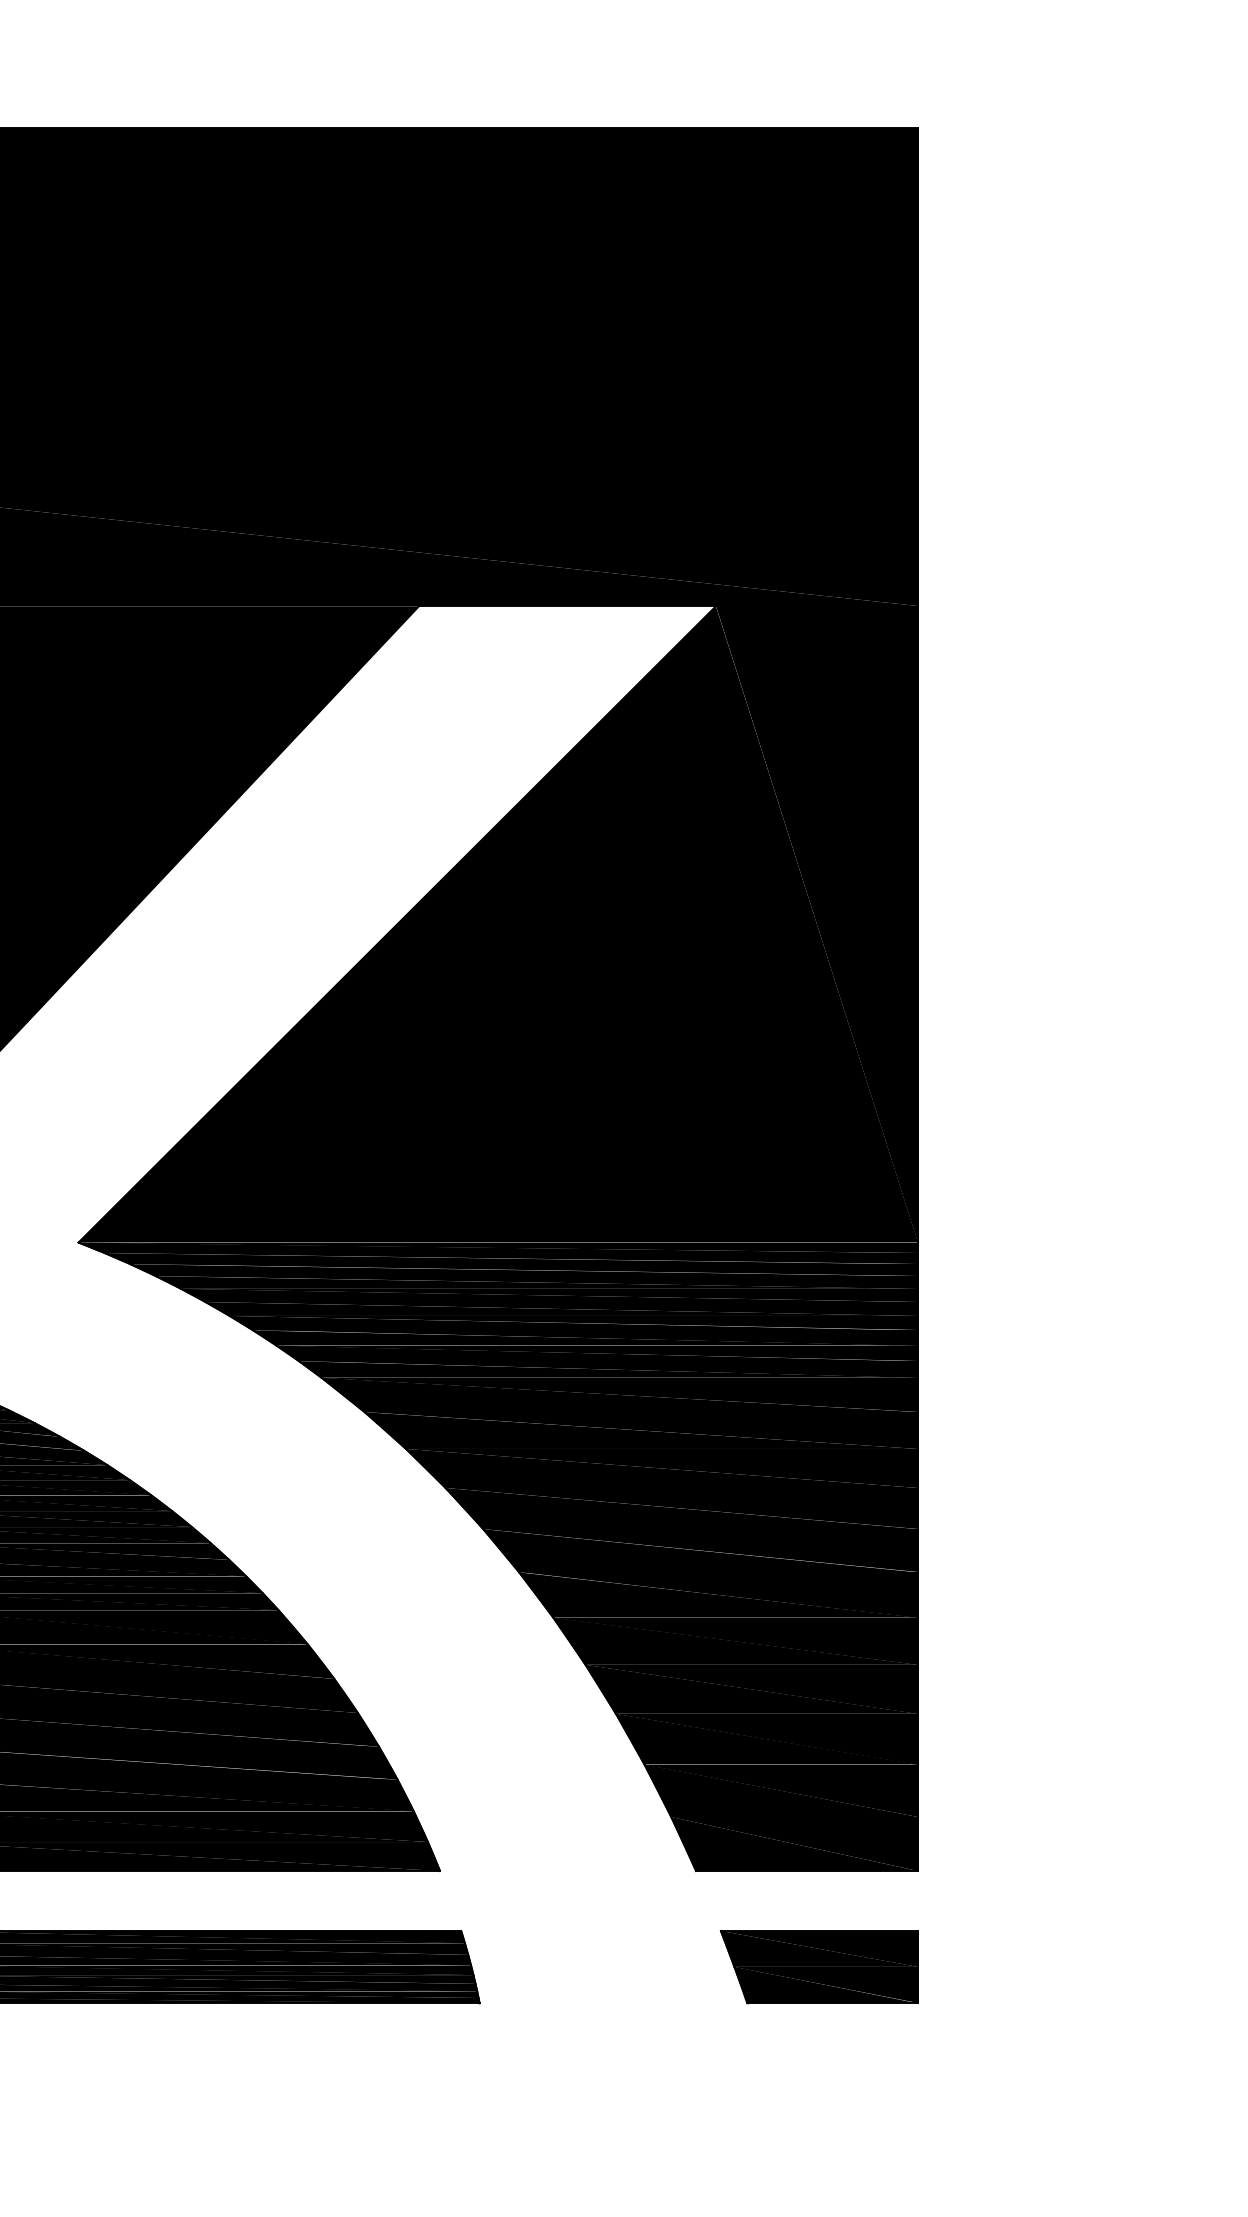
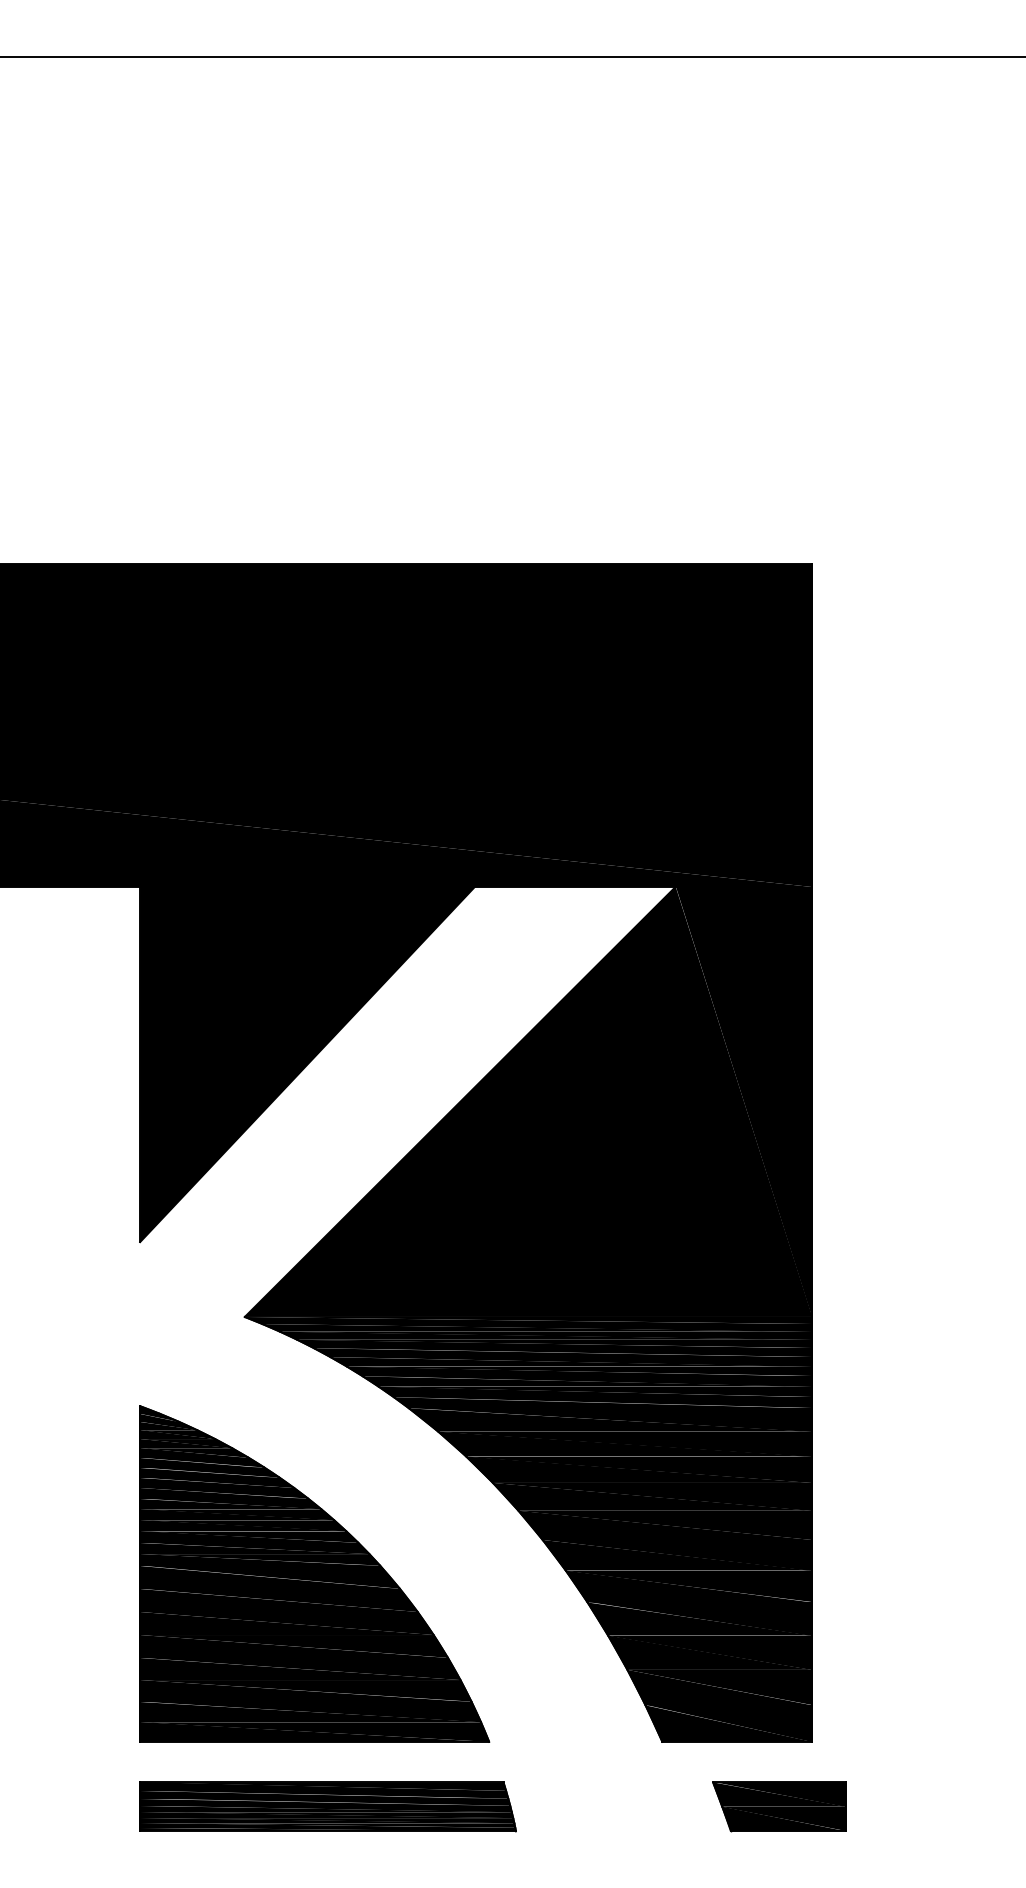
part: (819, 1966) -> (779, 1806), moved

